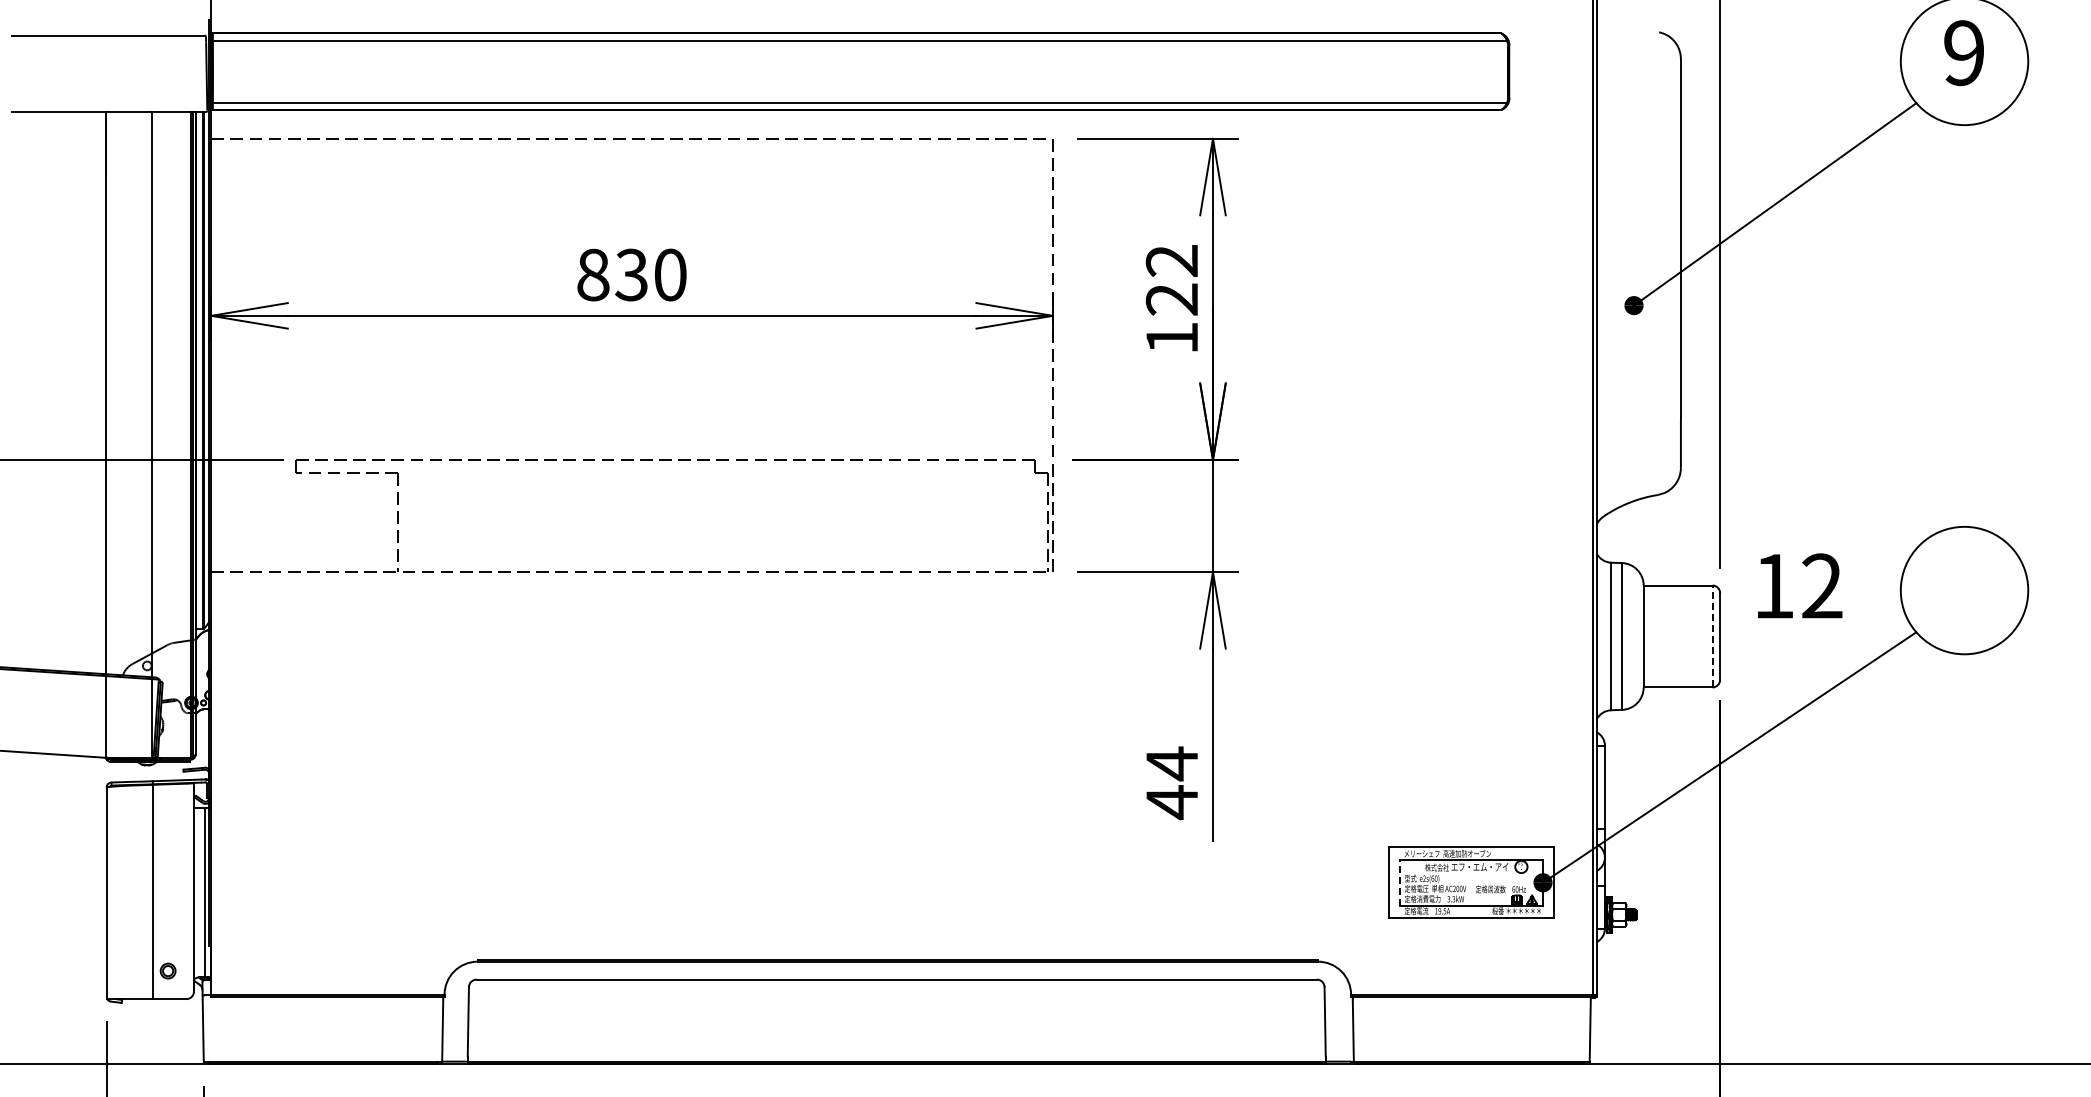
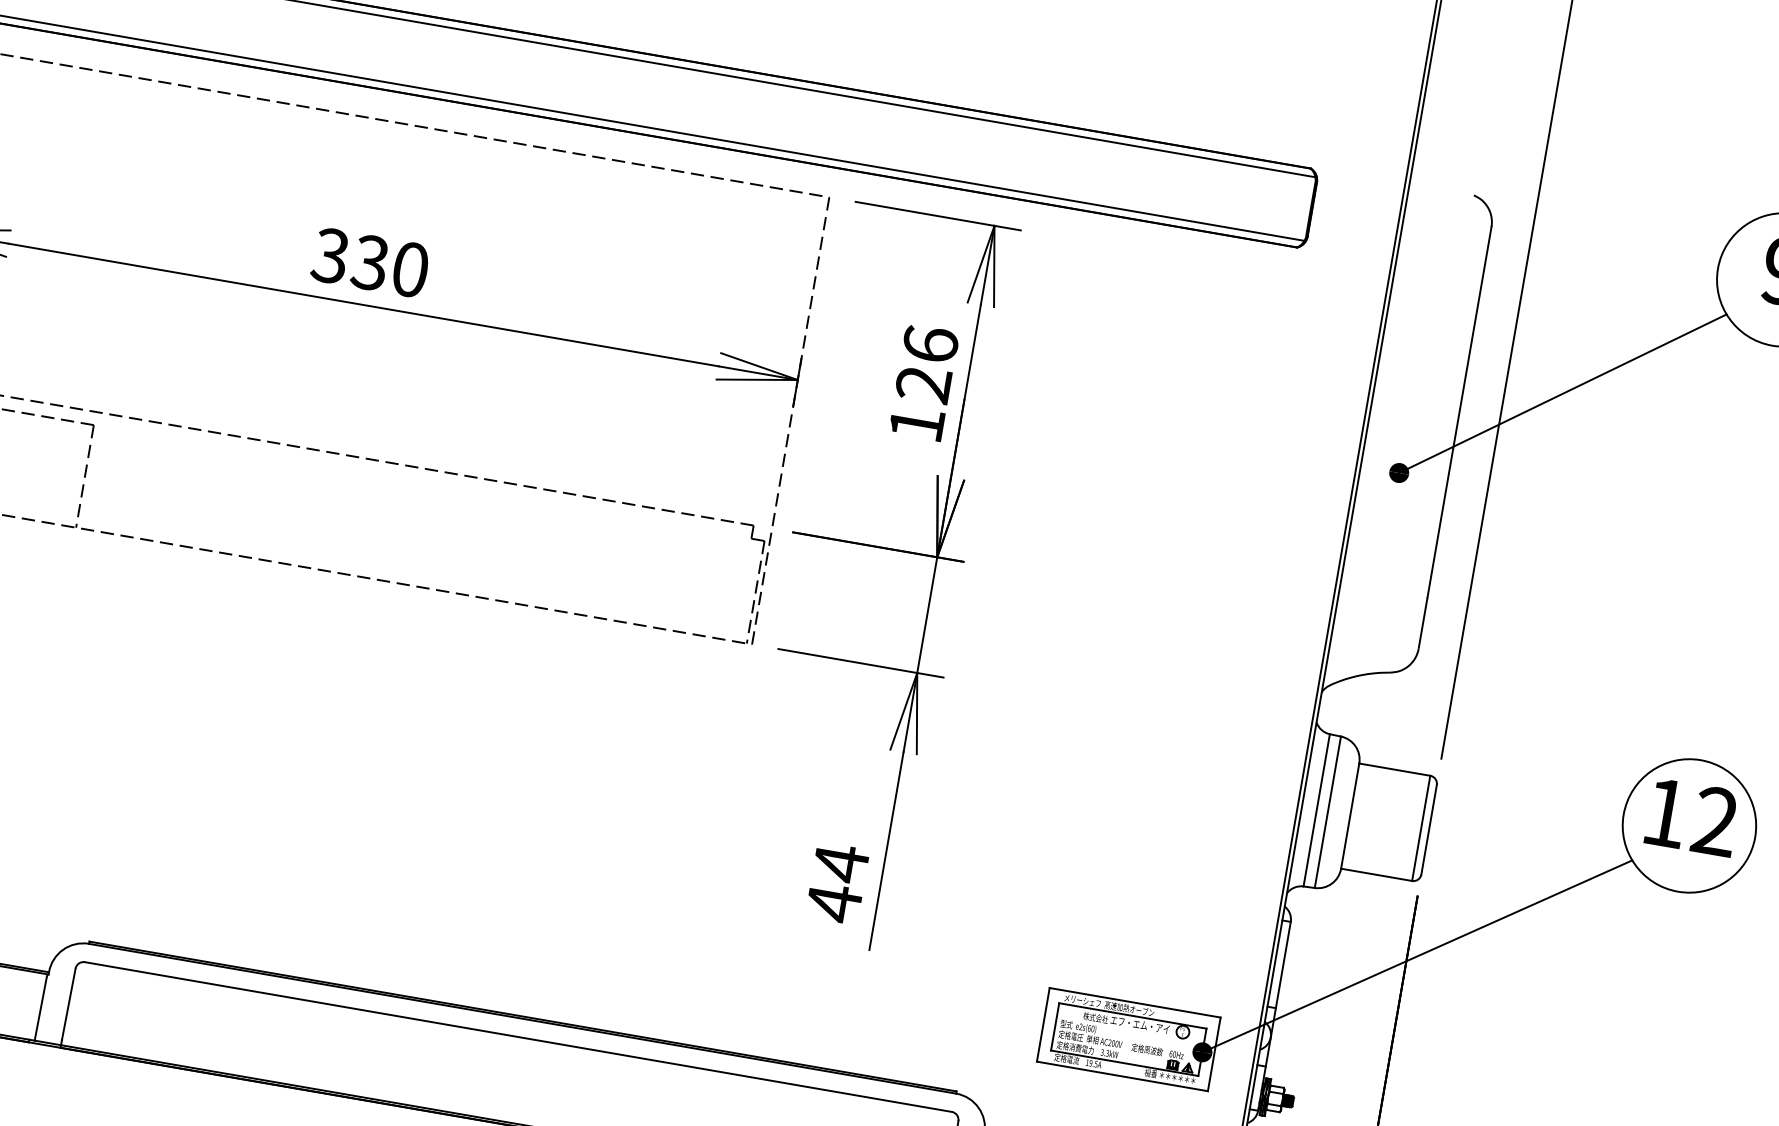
text: (1171, 260) -> (930, 344), 122 -> 126
text: (592, 274) -> (330, 255), 830 -> 330
text: (1800, 585) -> (1693, 816), moved
line: (1712, 636) -> (1421, 828), dashed -> solid
line: (1400, 882) -> (1055, 1026), dashed -> solid

